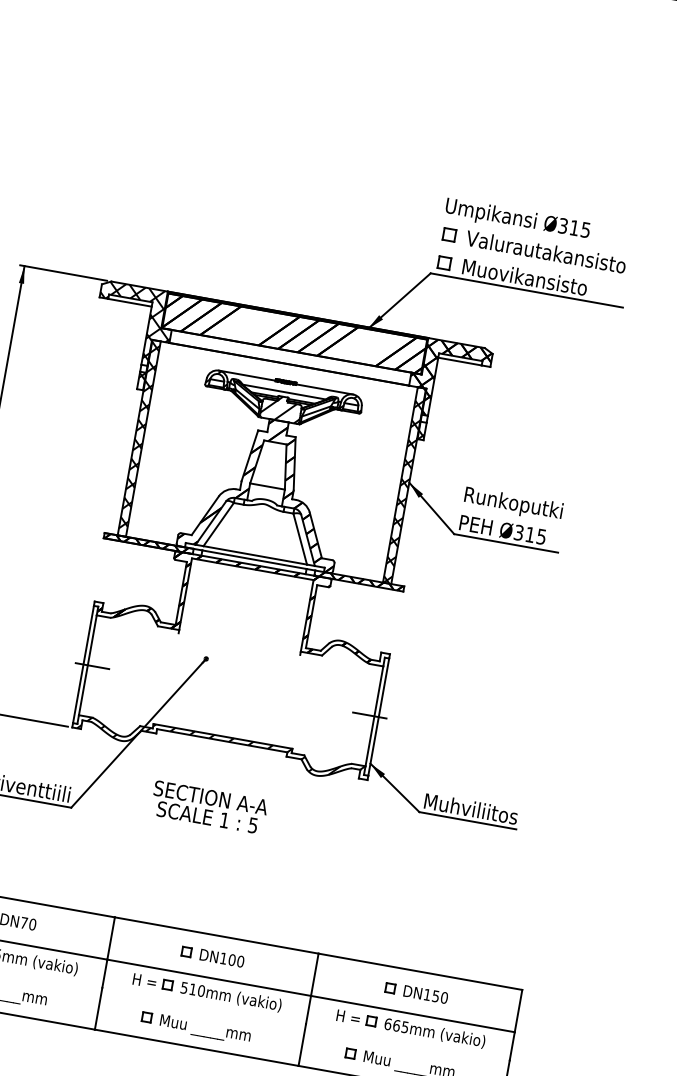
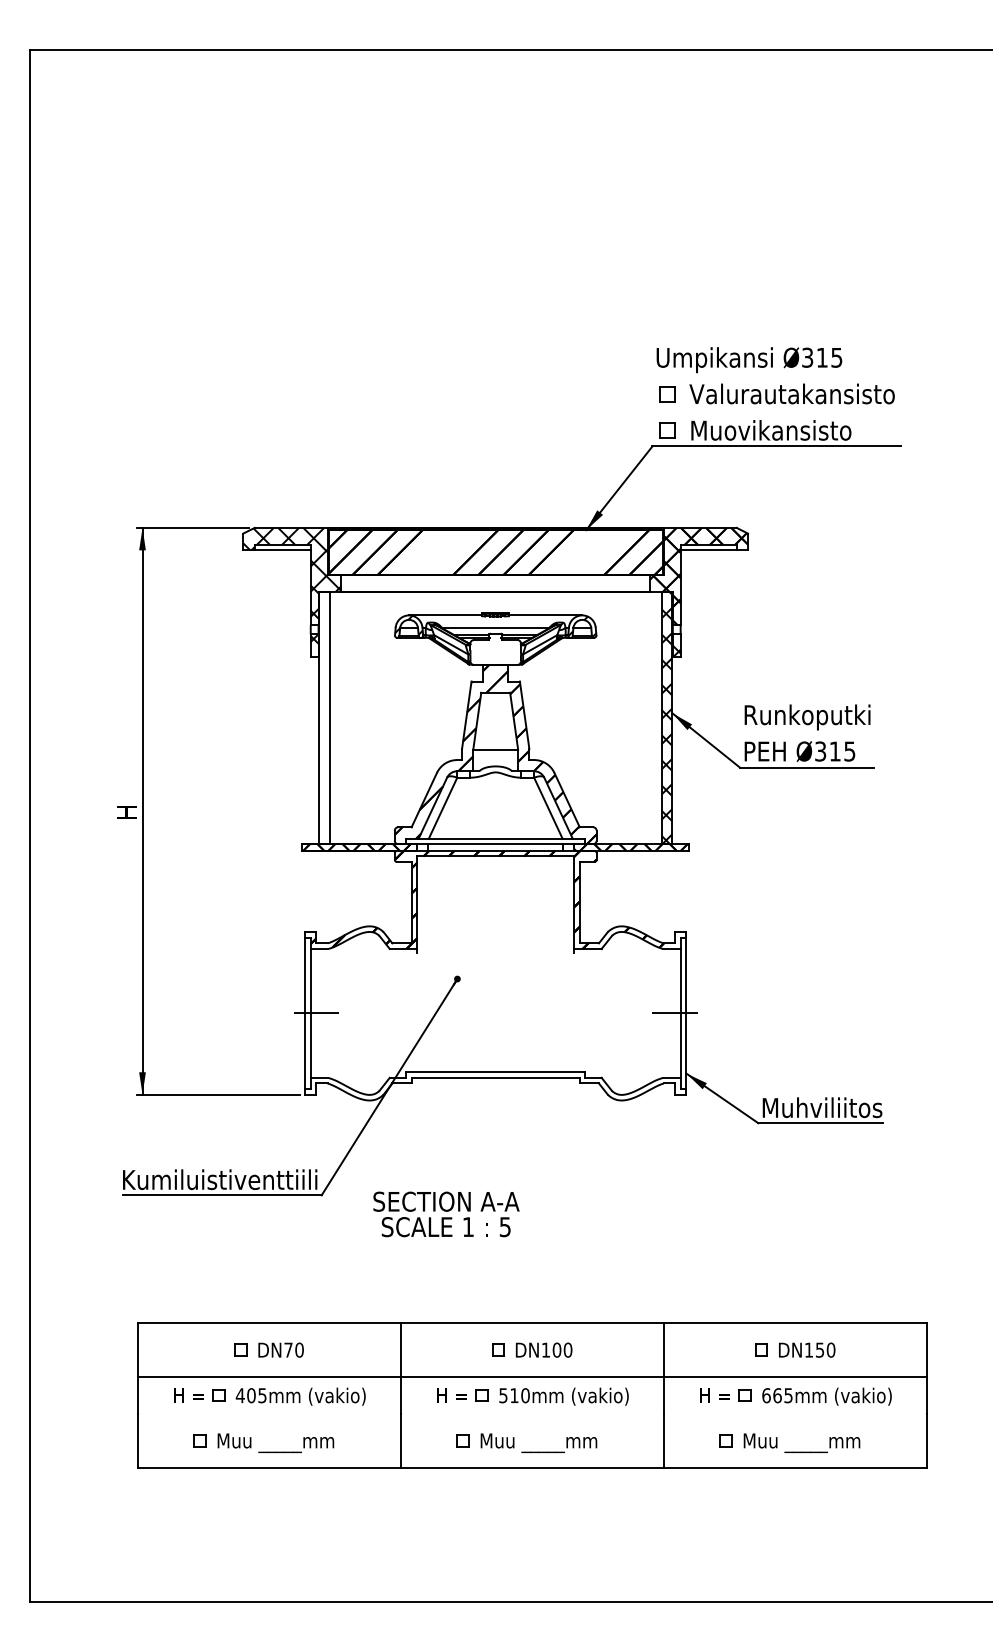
hatch: (281, 408) -> (495, 648), removed
hatch: (139, 435) -> (324, 714), removed
hatch: (221, 746) -> (495, 1085), removed
text: (209, 807) -> (446, 1214), moved

